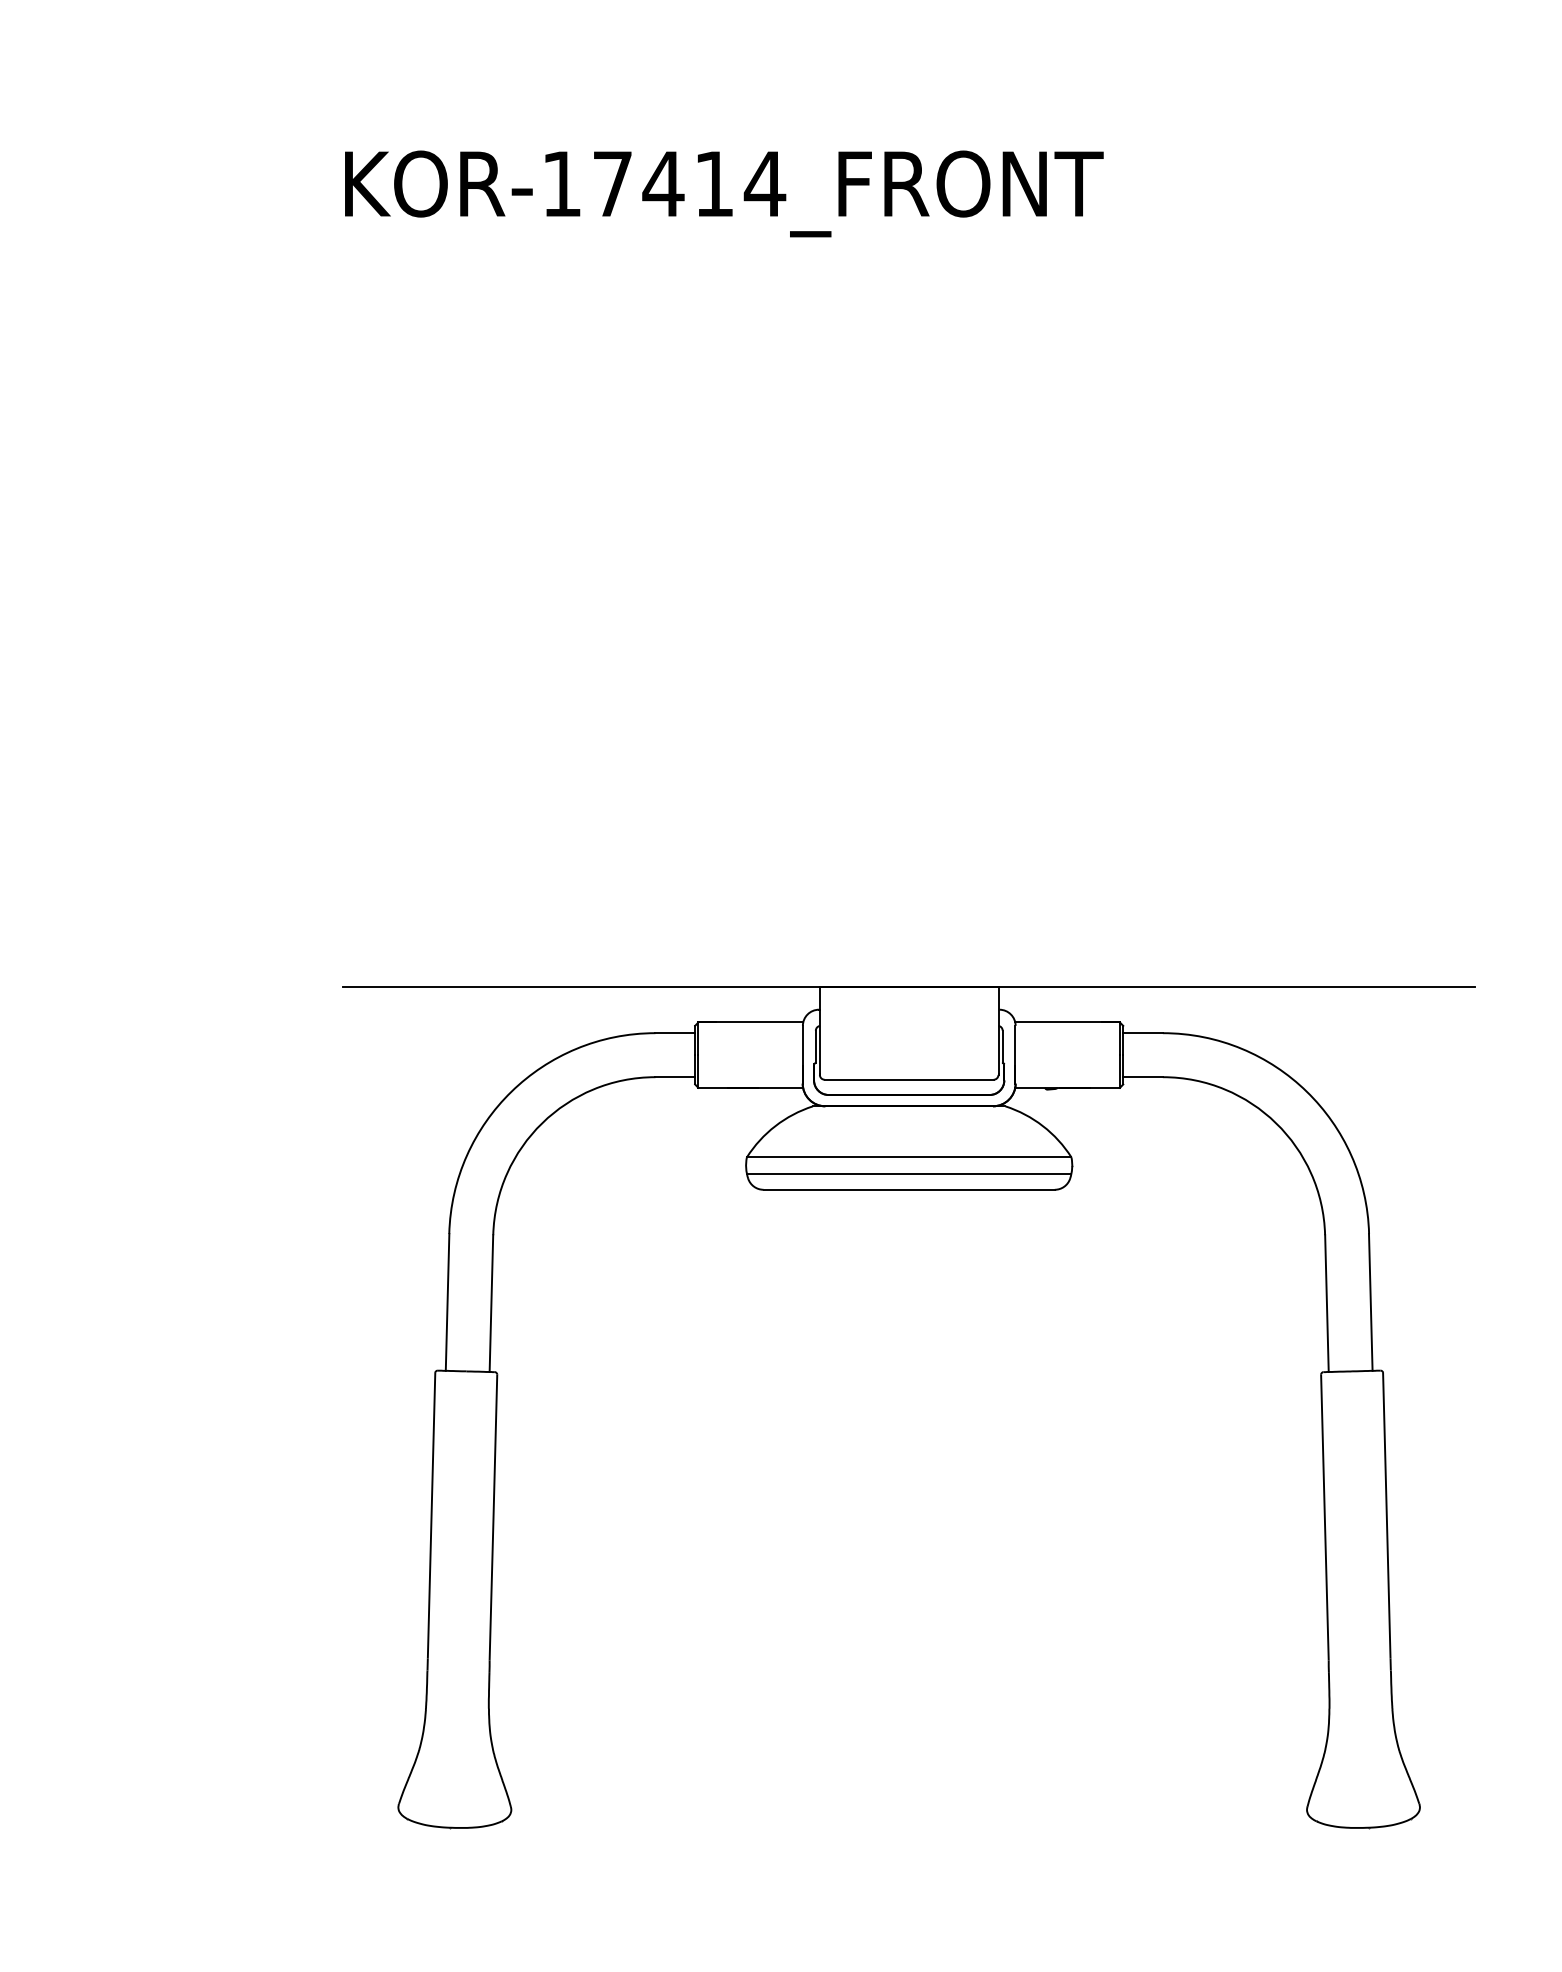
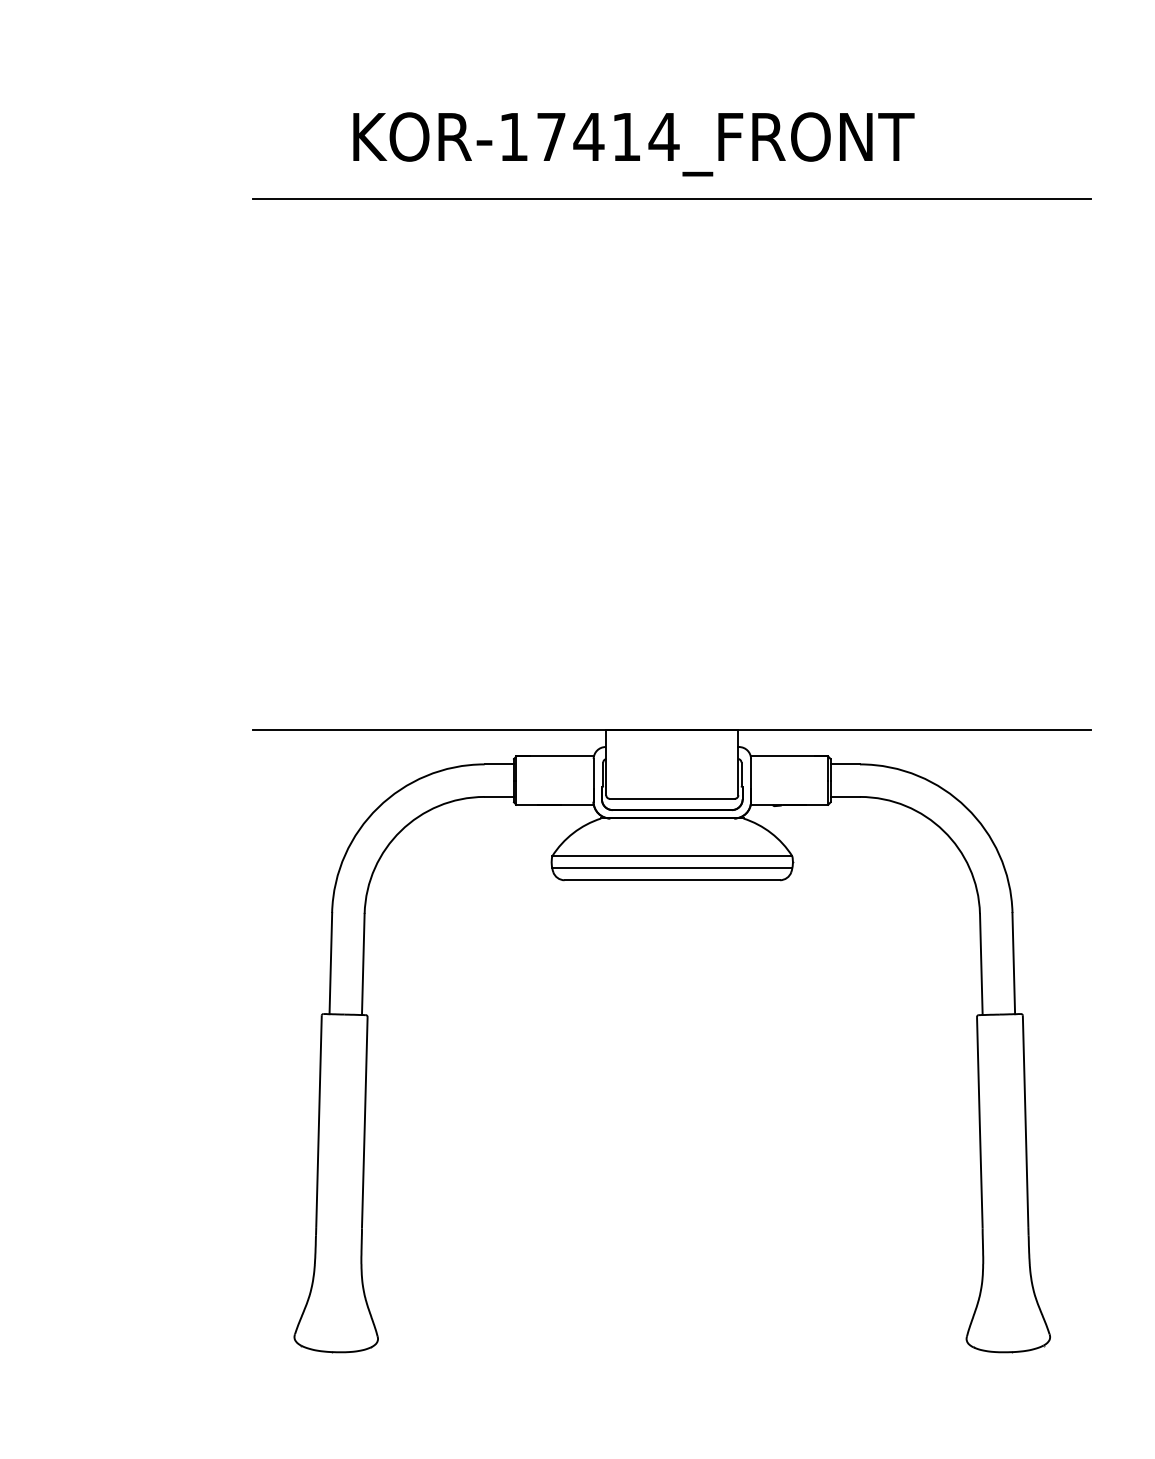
text: (724, 193) -> (634, 144), moved
line: (908, 269) -> (671, 199), added

